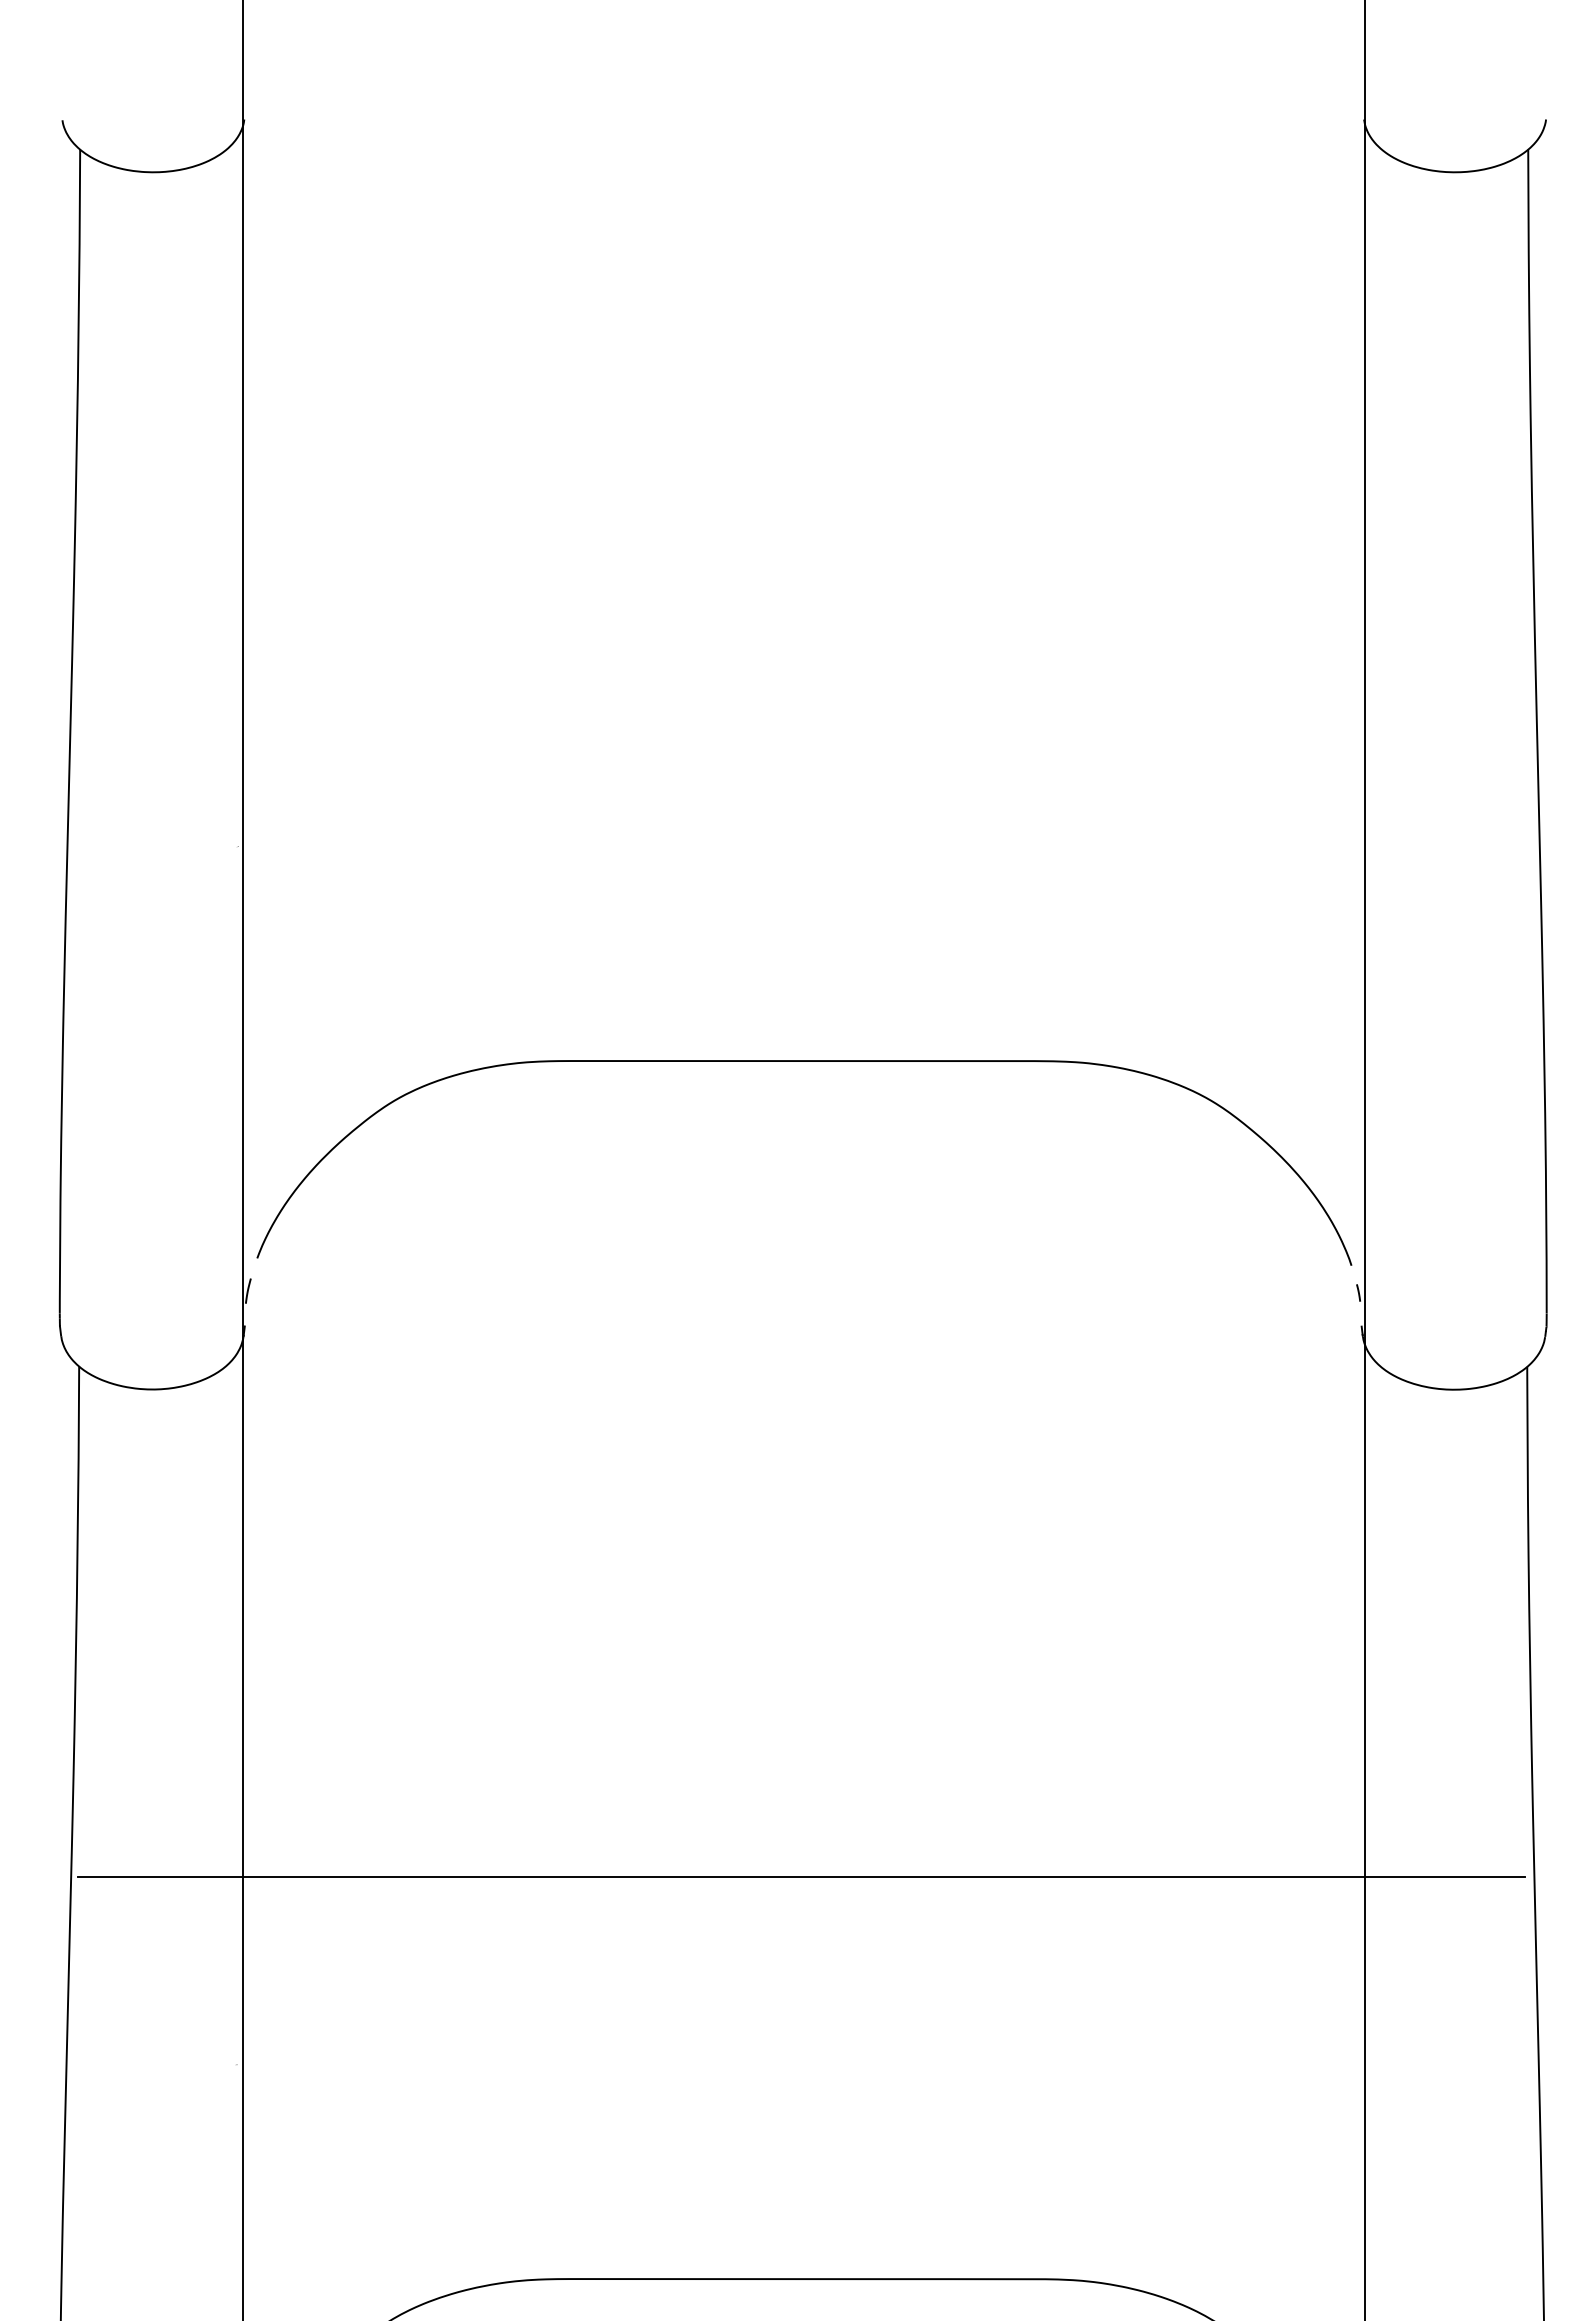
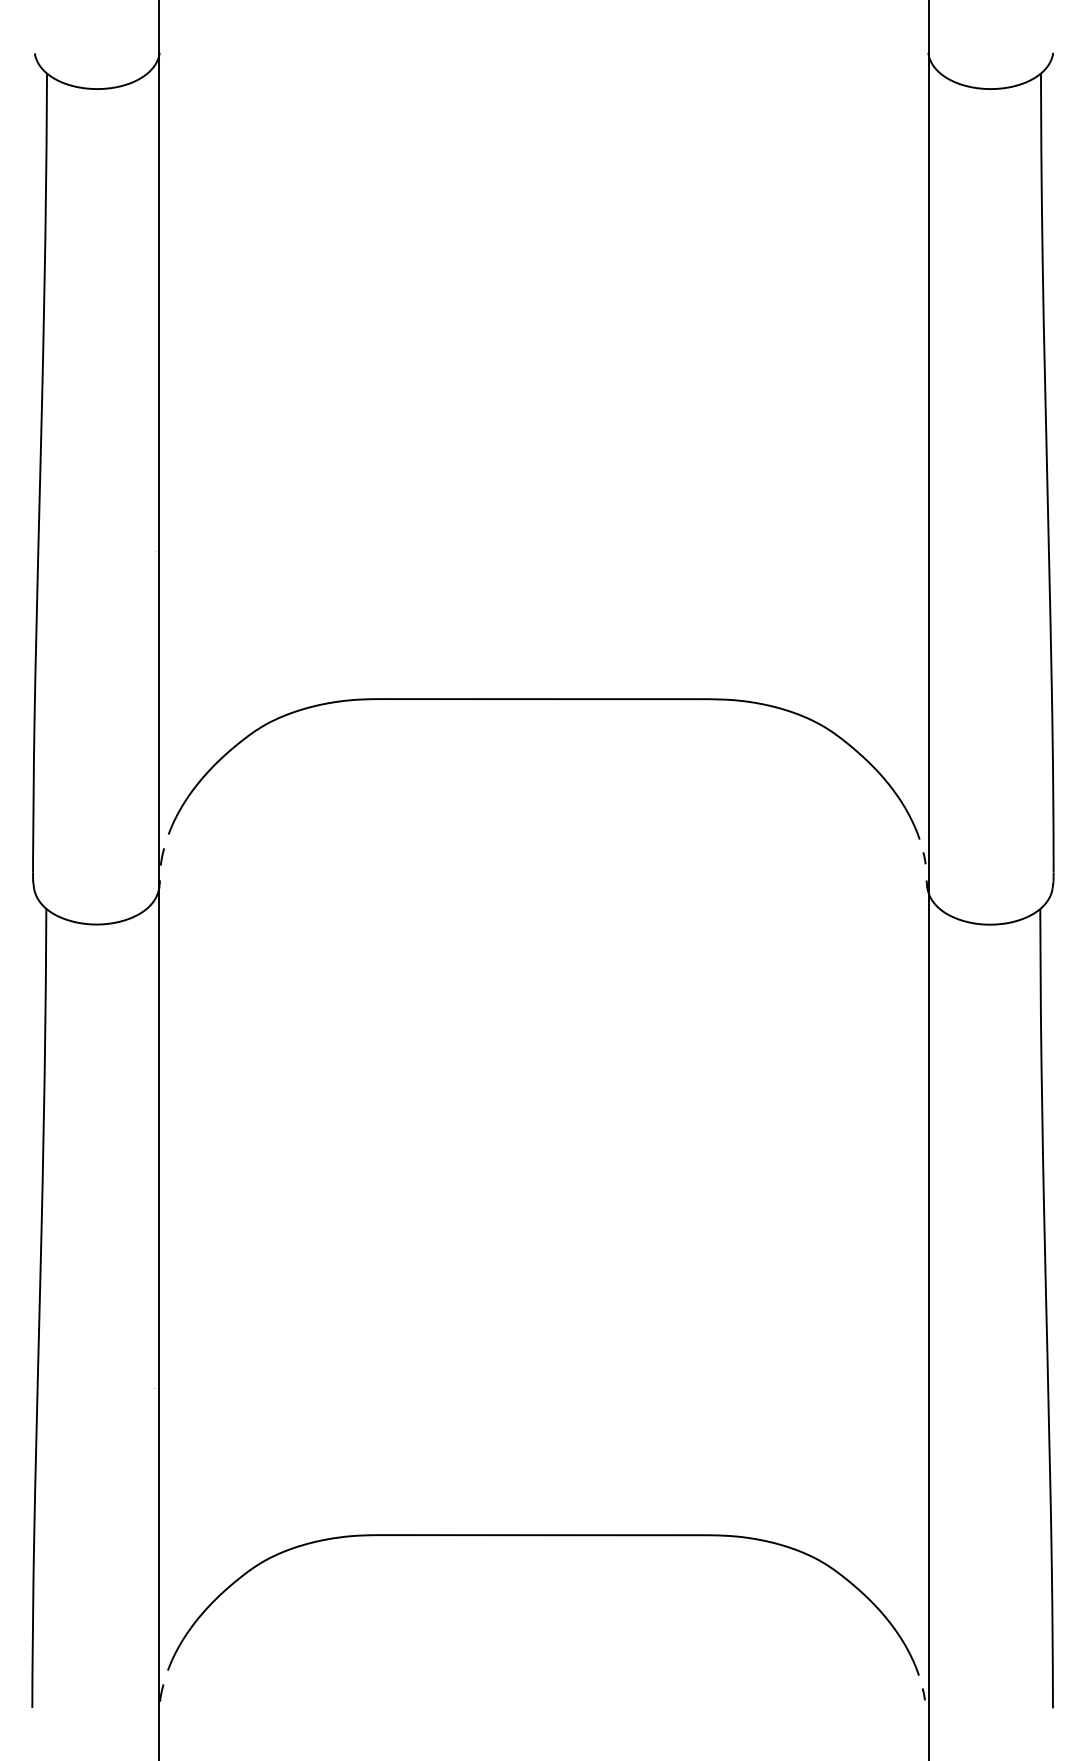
line: (802, 1877) -> (542, 1259), removed

